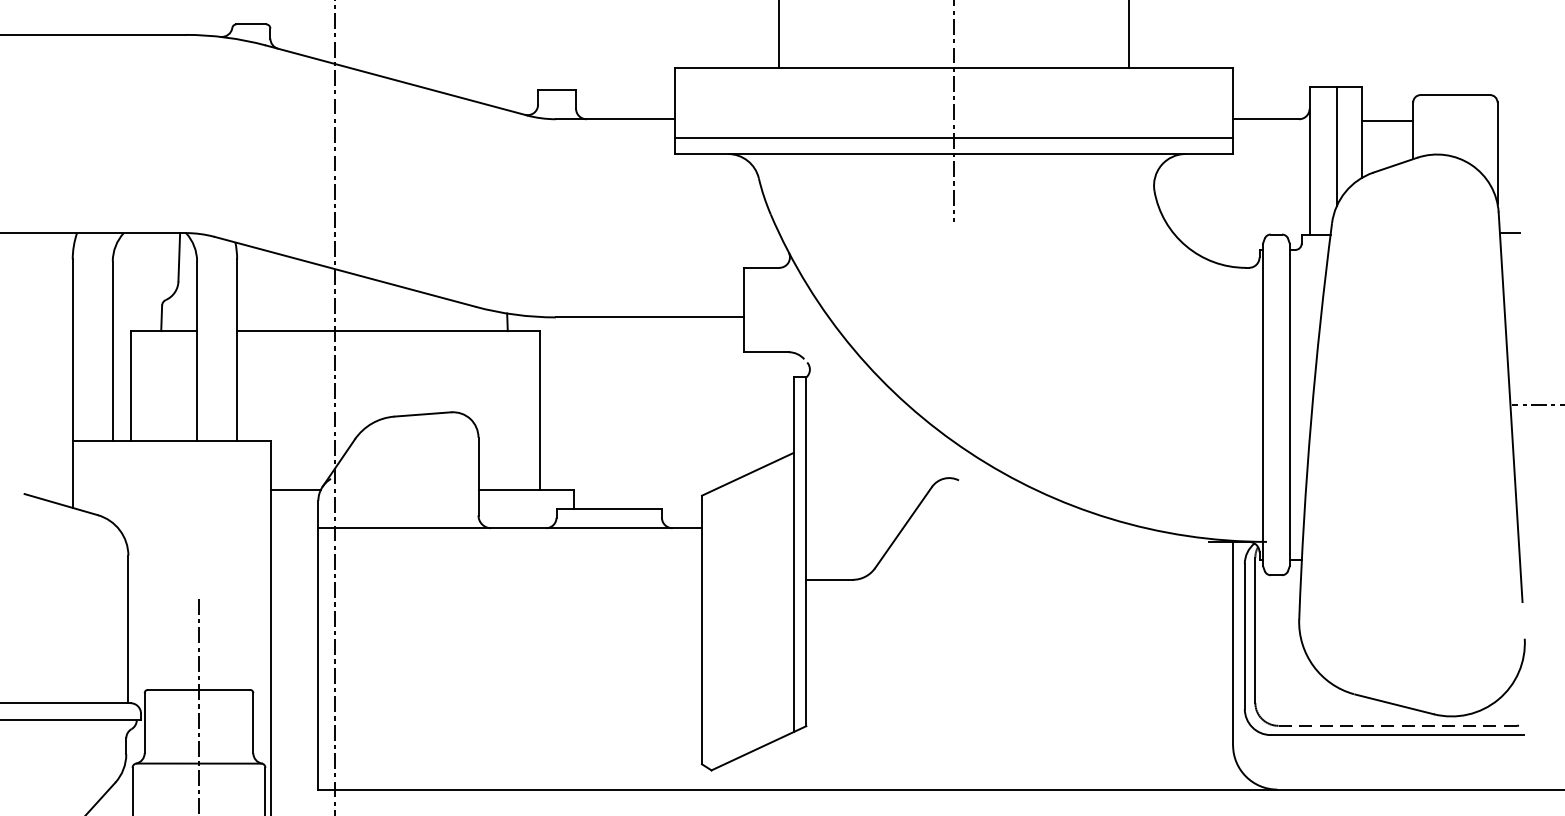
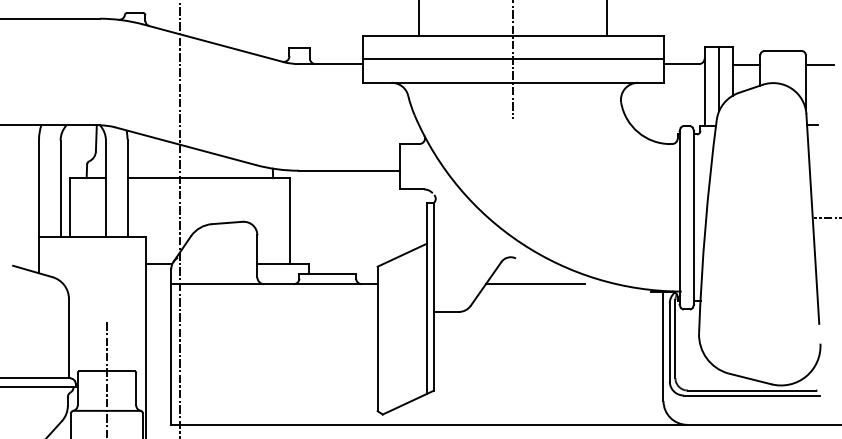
line: (1522, 119) -> (819, 64), added
line: (952, 138) -> (512, 59), moved
line: (995, 528) -> (535, 284), added
line: (1396, 725) -> (751, 390), dashed -> solid

